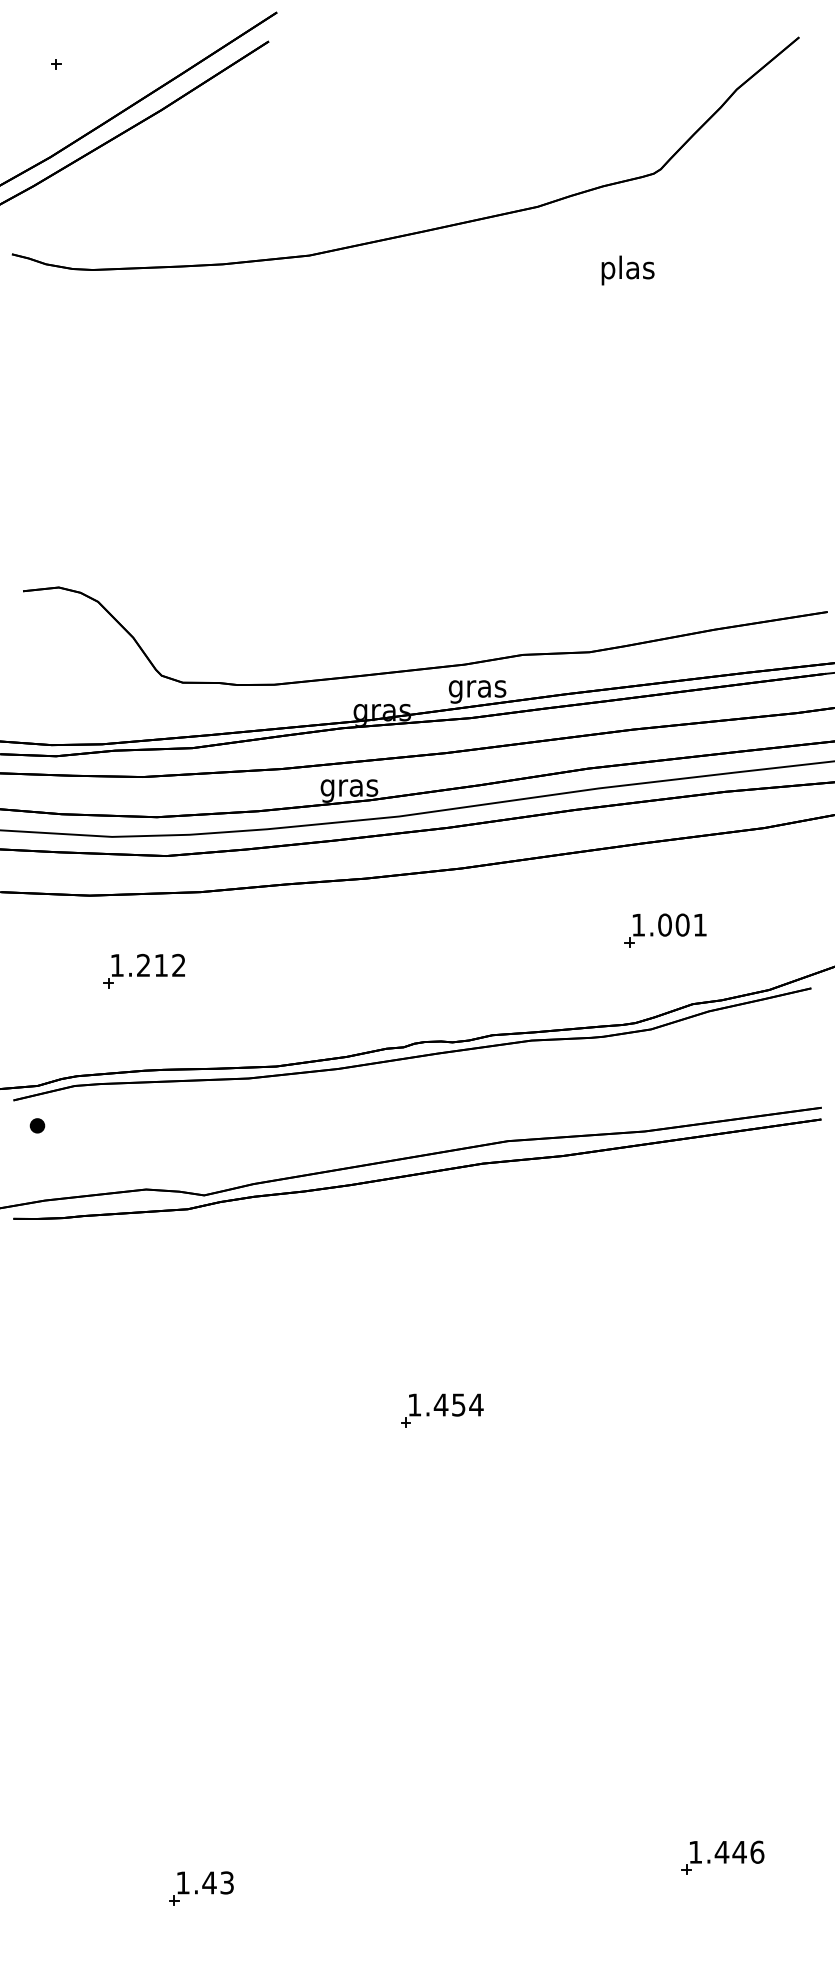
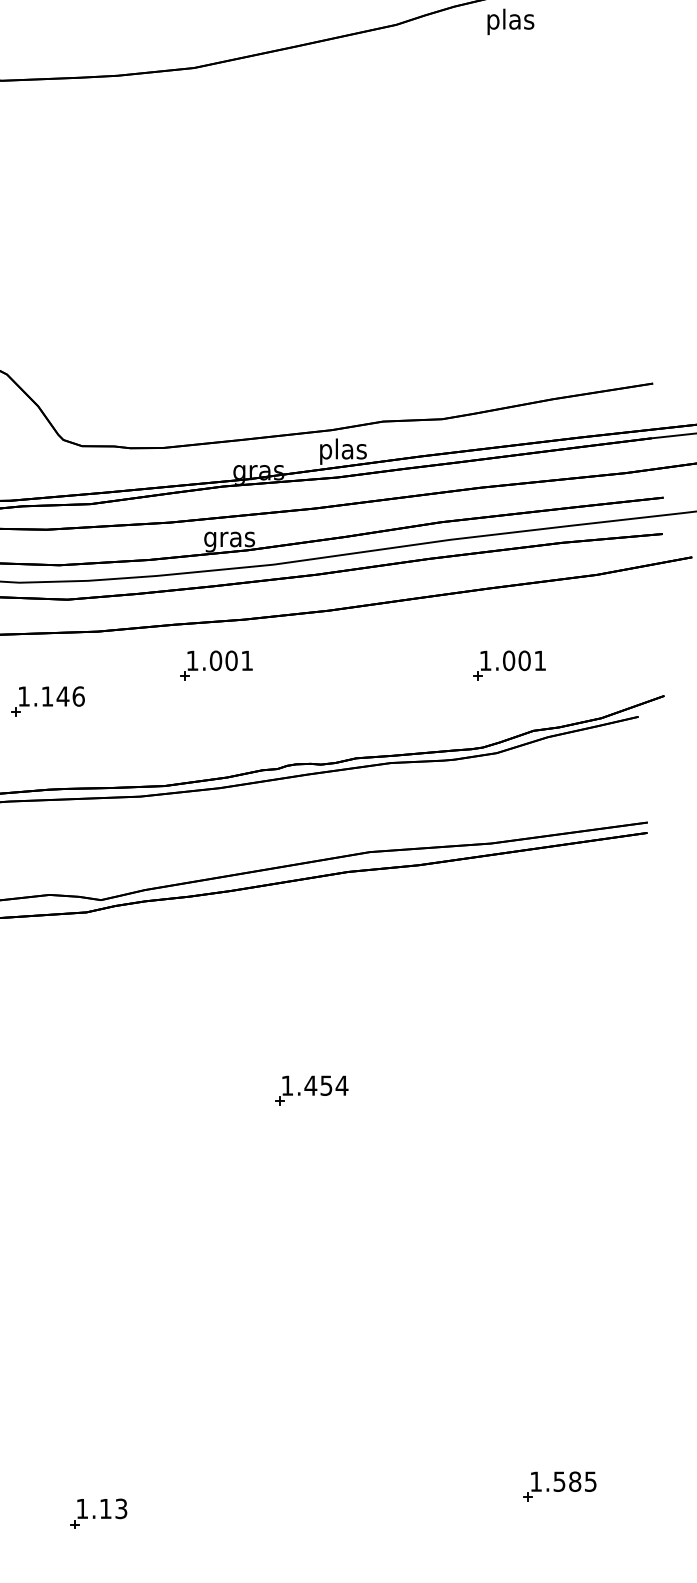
text: (627, 270) -> (510, 21), moved
text: (477, 688) -> (343, 451), gras -> plas
part: (334, 930) -> (216, 665), added
text: (161, 965) -> (63, 696), 1.212 -> 1.146
text: (739, 1851) -> (574, 1481), 1.446 -> 1.585
text: (209, 1882) -> (105, 1508), 1.43 -> 1.13

